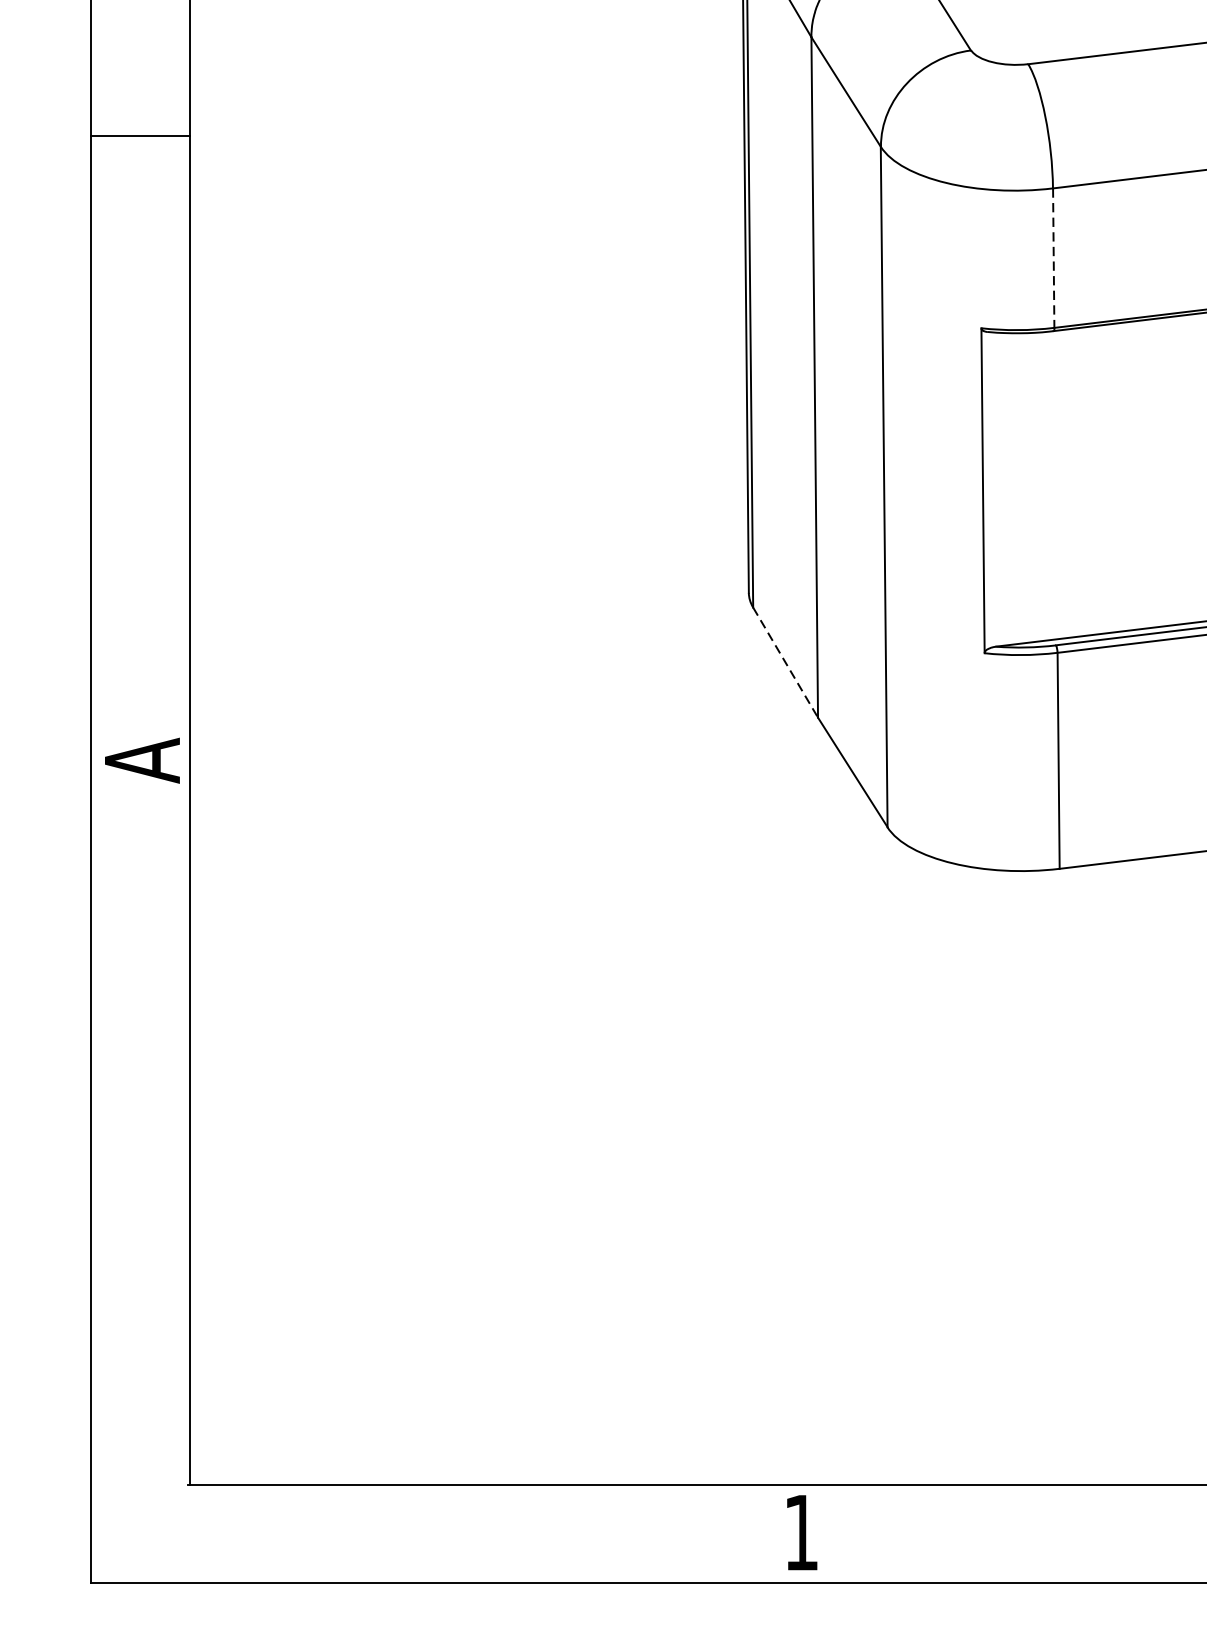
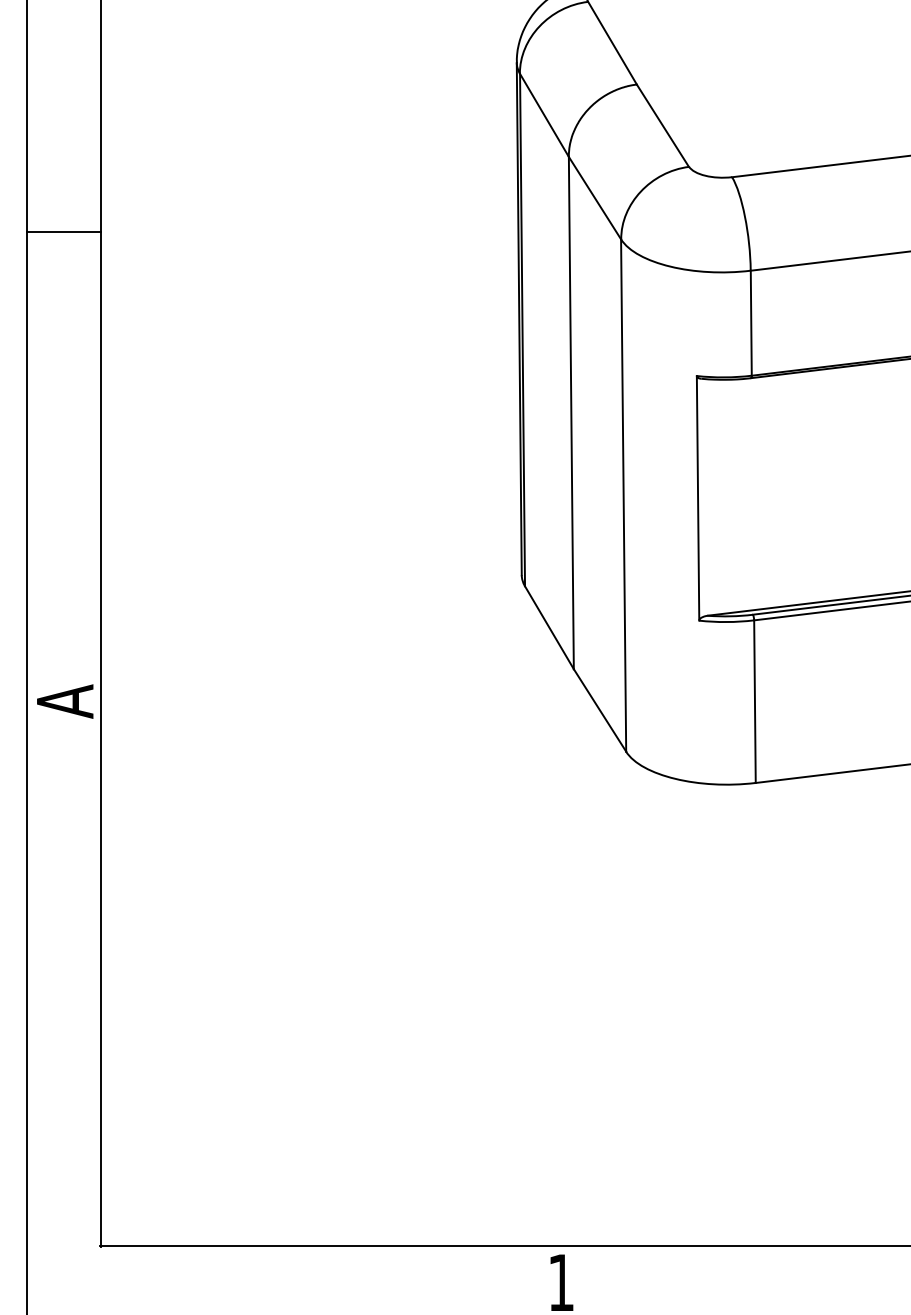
line: (1054, 258) -> (751, 323), dashed -> solid
line: (785, 663) -> (549, 628), dashed -> solid

